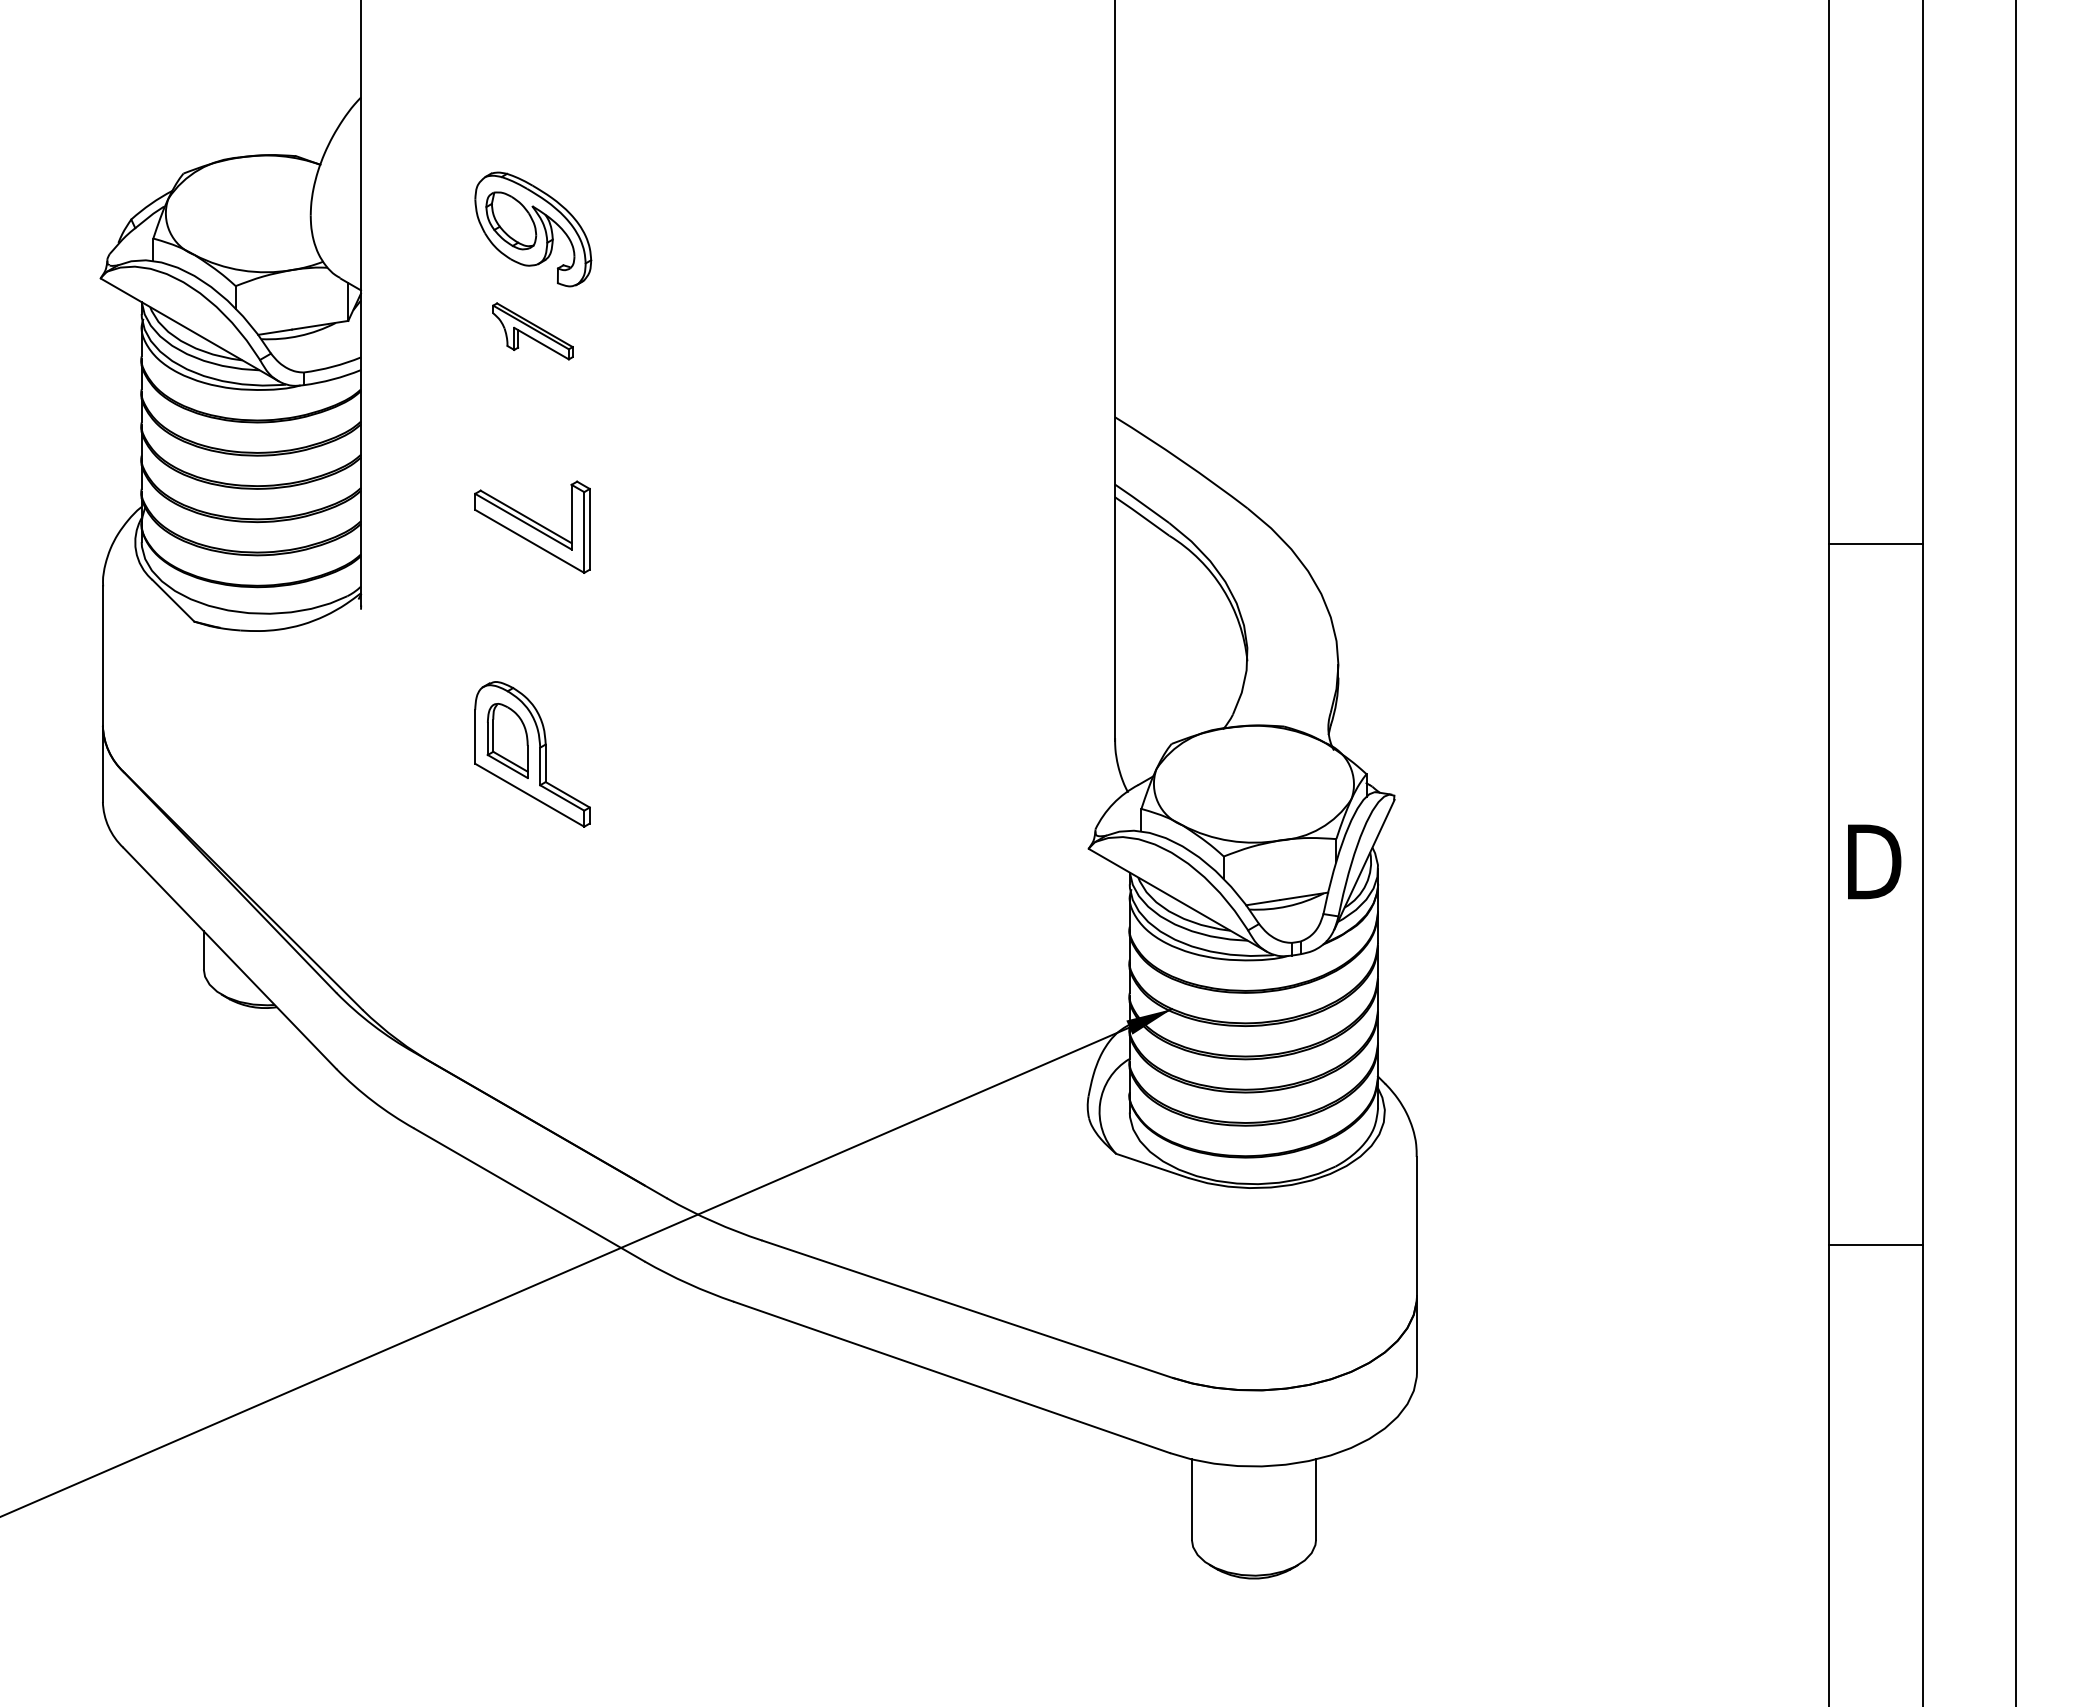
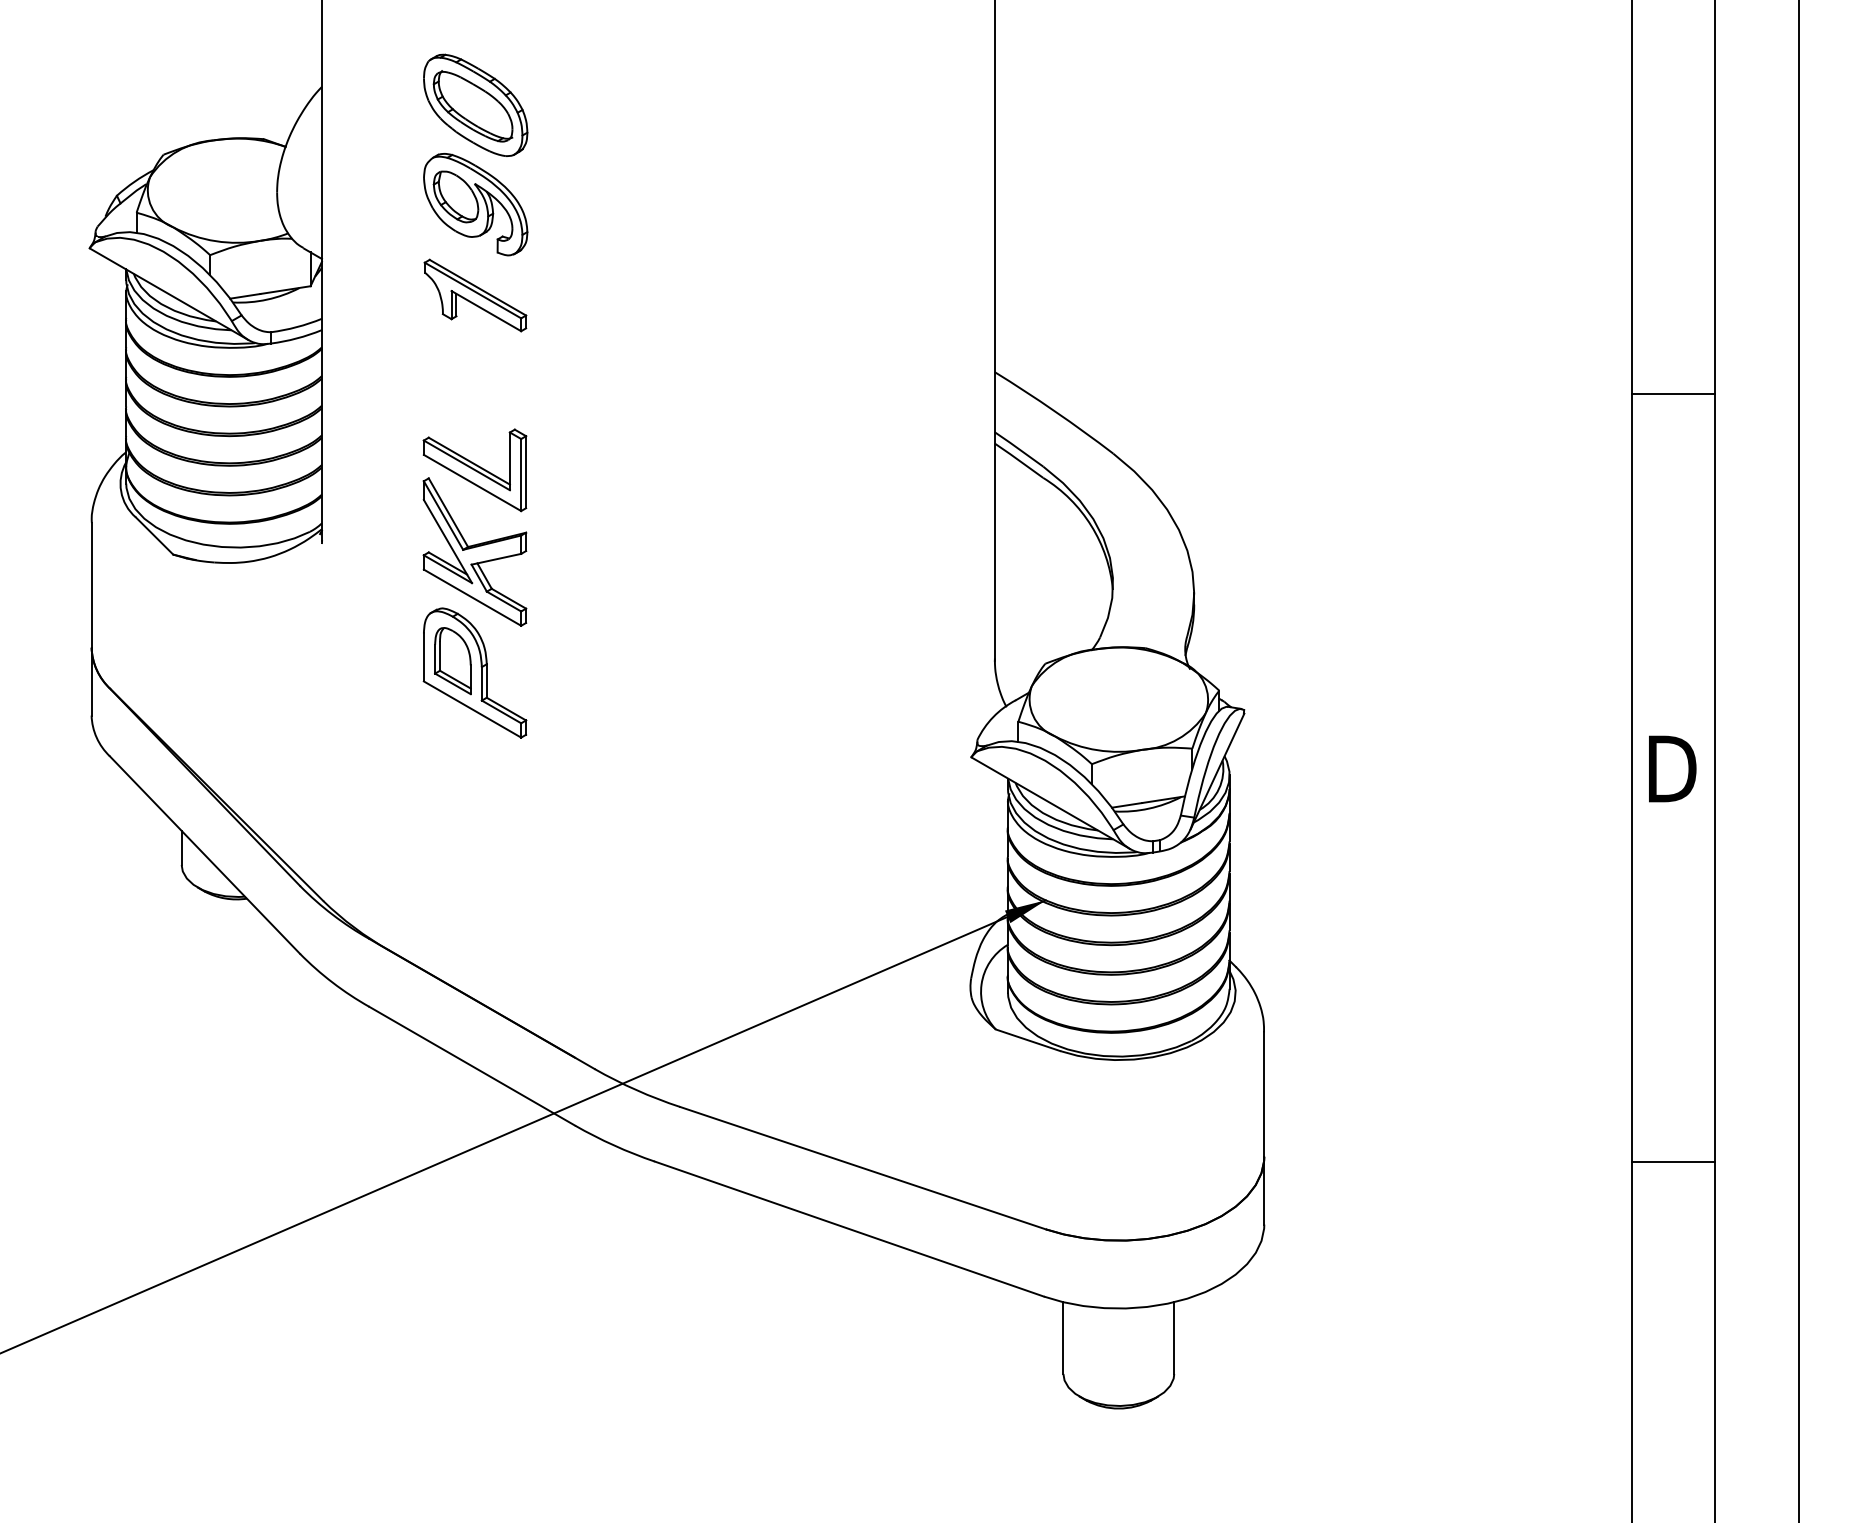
part: (533, 117) -> (475, 104), added
part: (532, 331) -> (474, 295), size x1.43
line: (1875, 543) -> (1673, 393), moved
part: (532, 618) -> (474, 551), added
line: (1875, 1244) -> (1673, 1161), moved

